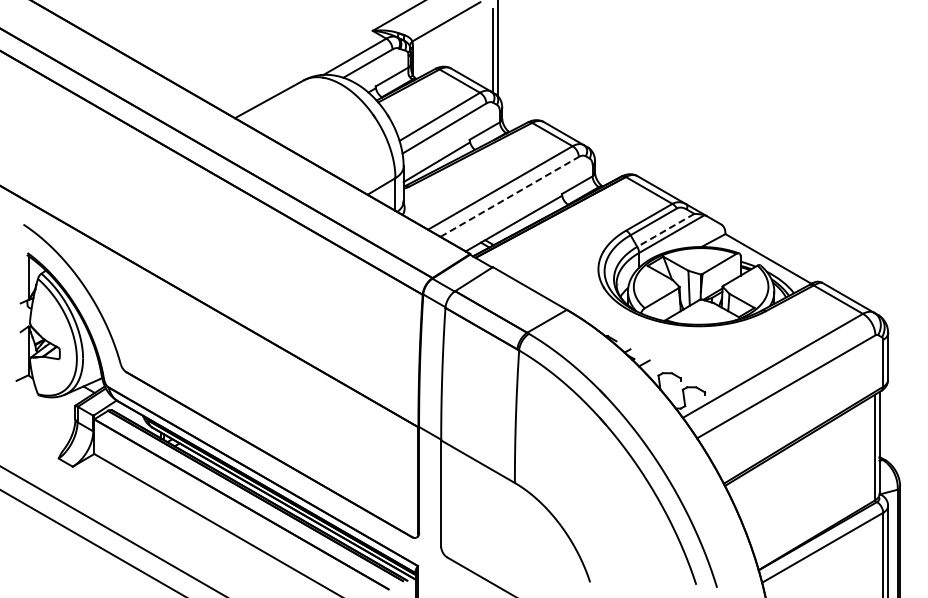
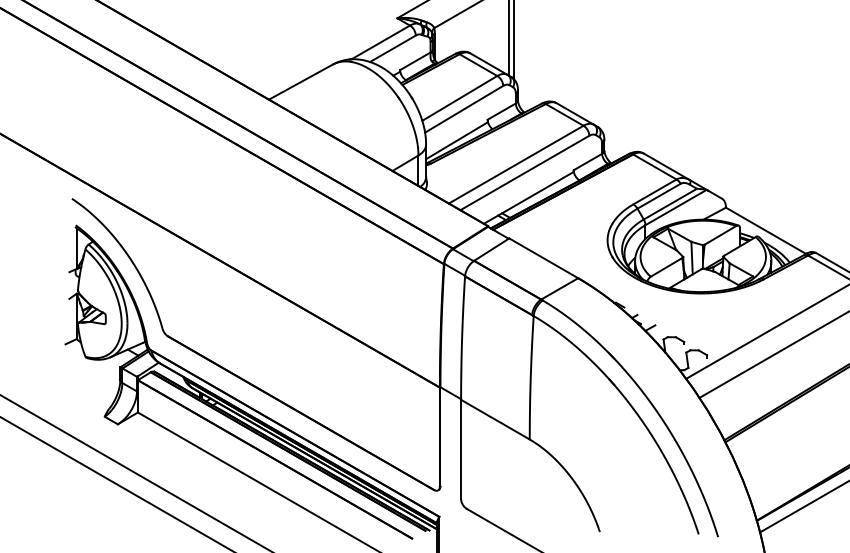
line: (509, 196) -> (524, 172), dashed -> solid
line: (665, 230) -> (670, 204), dashed -> solid

